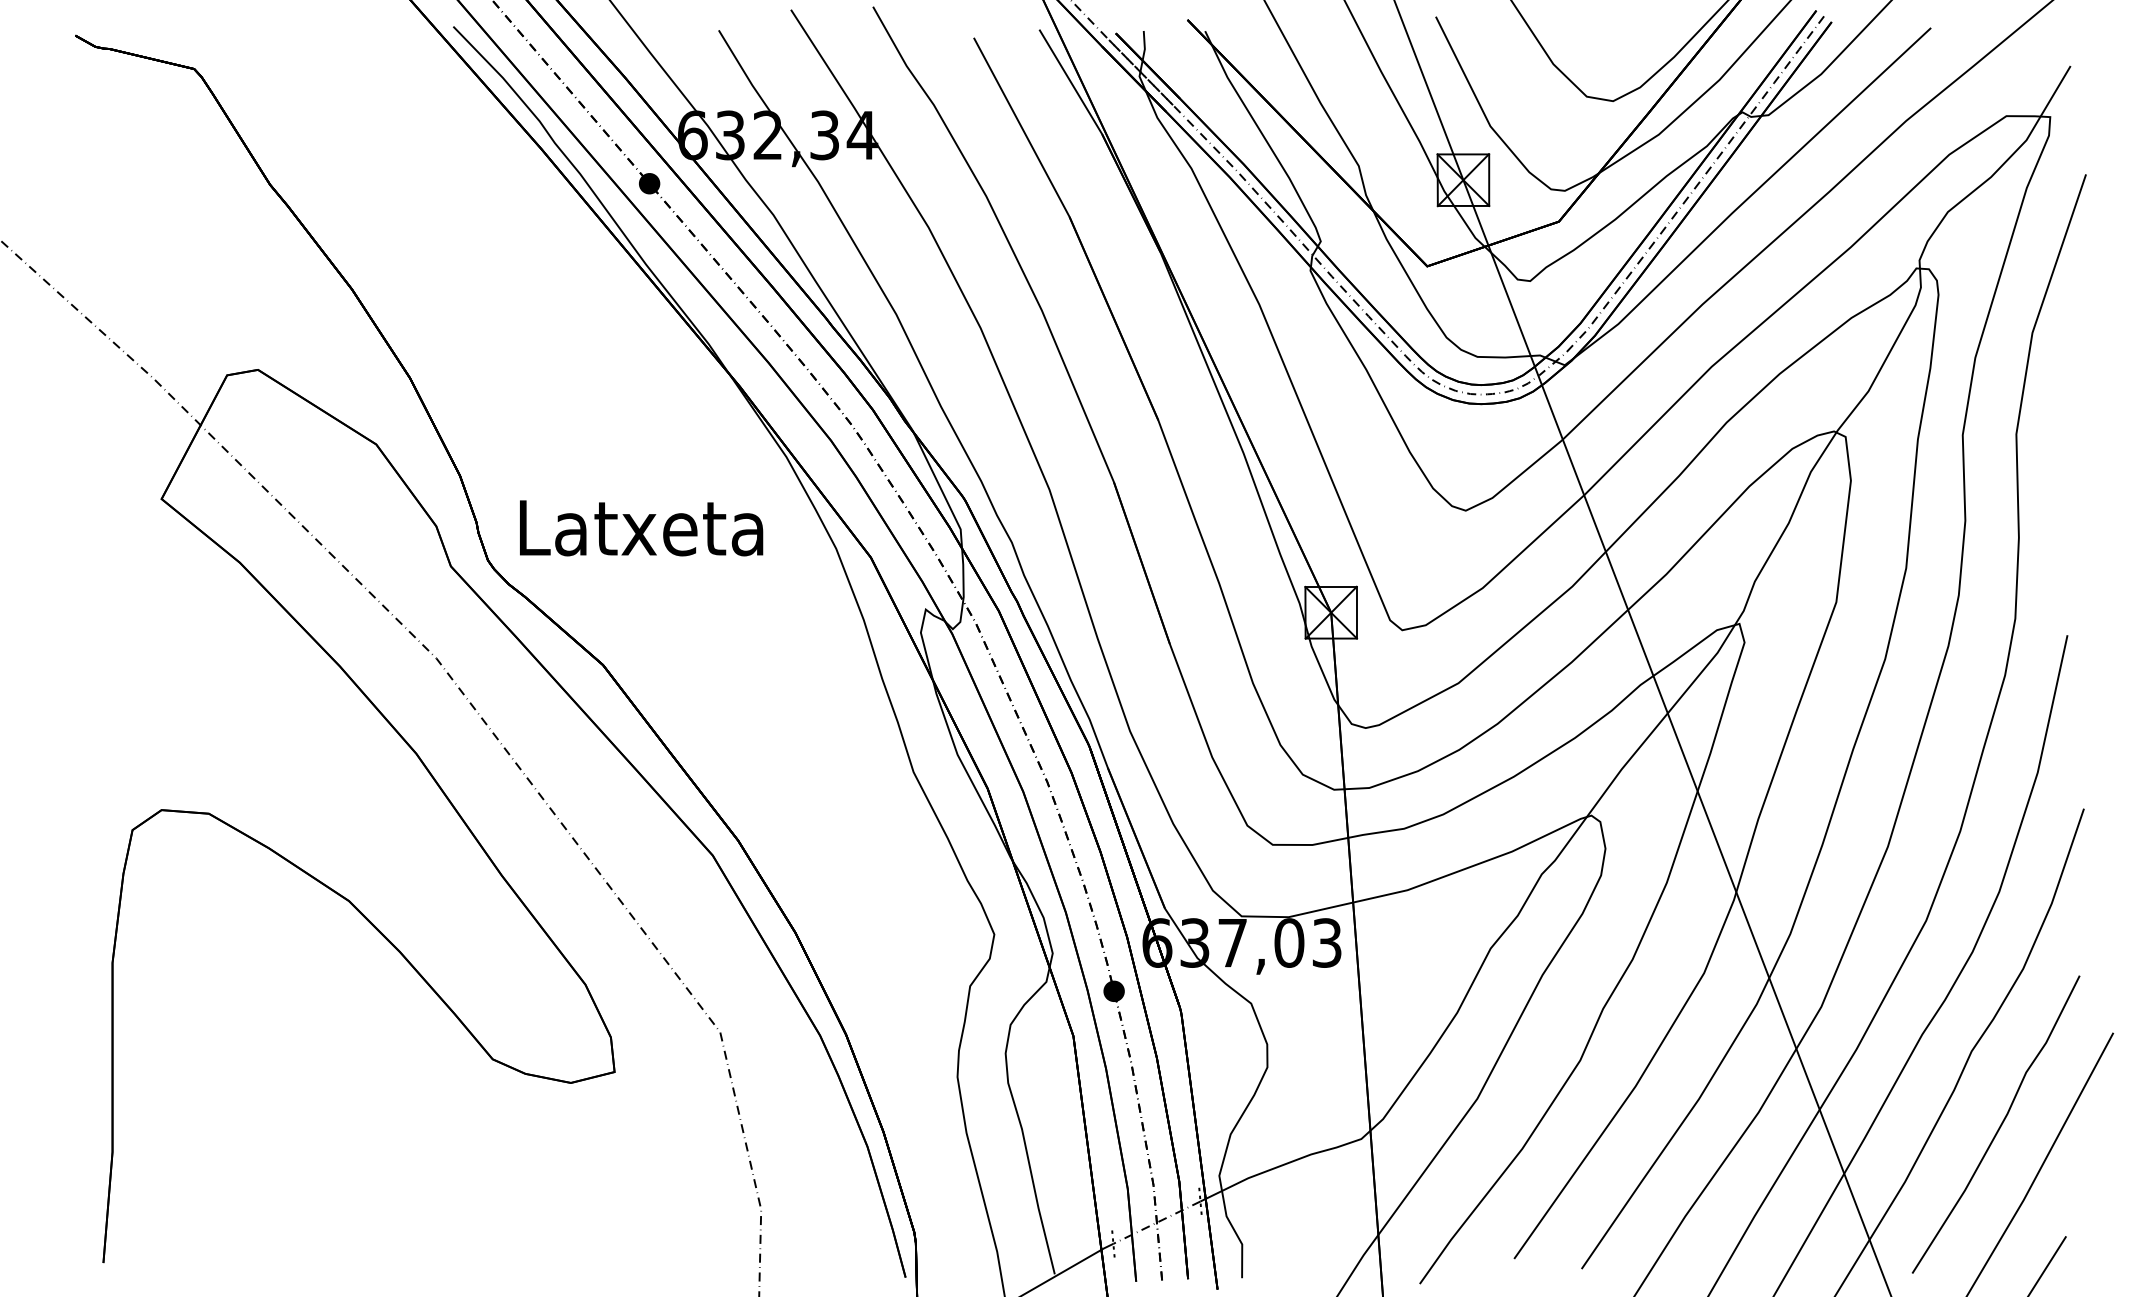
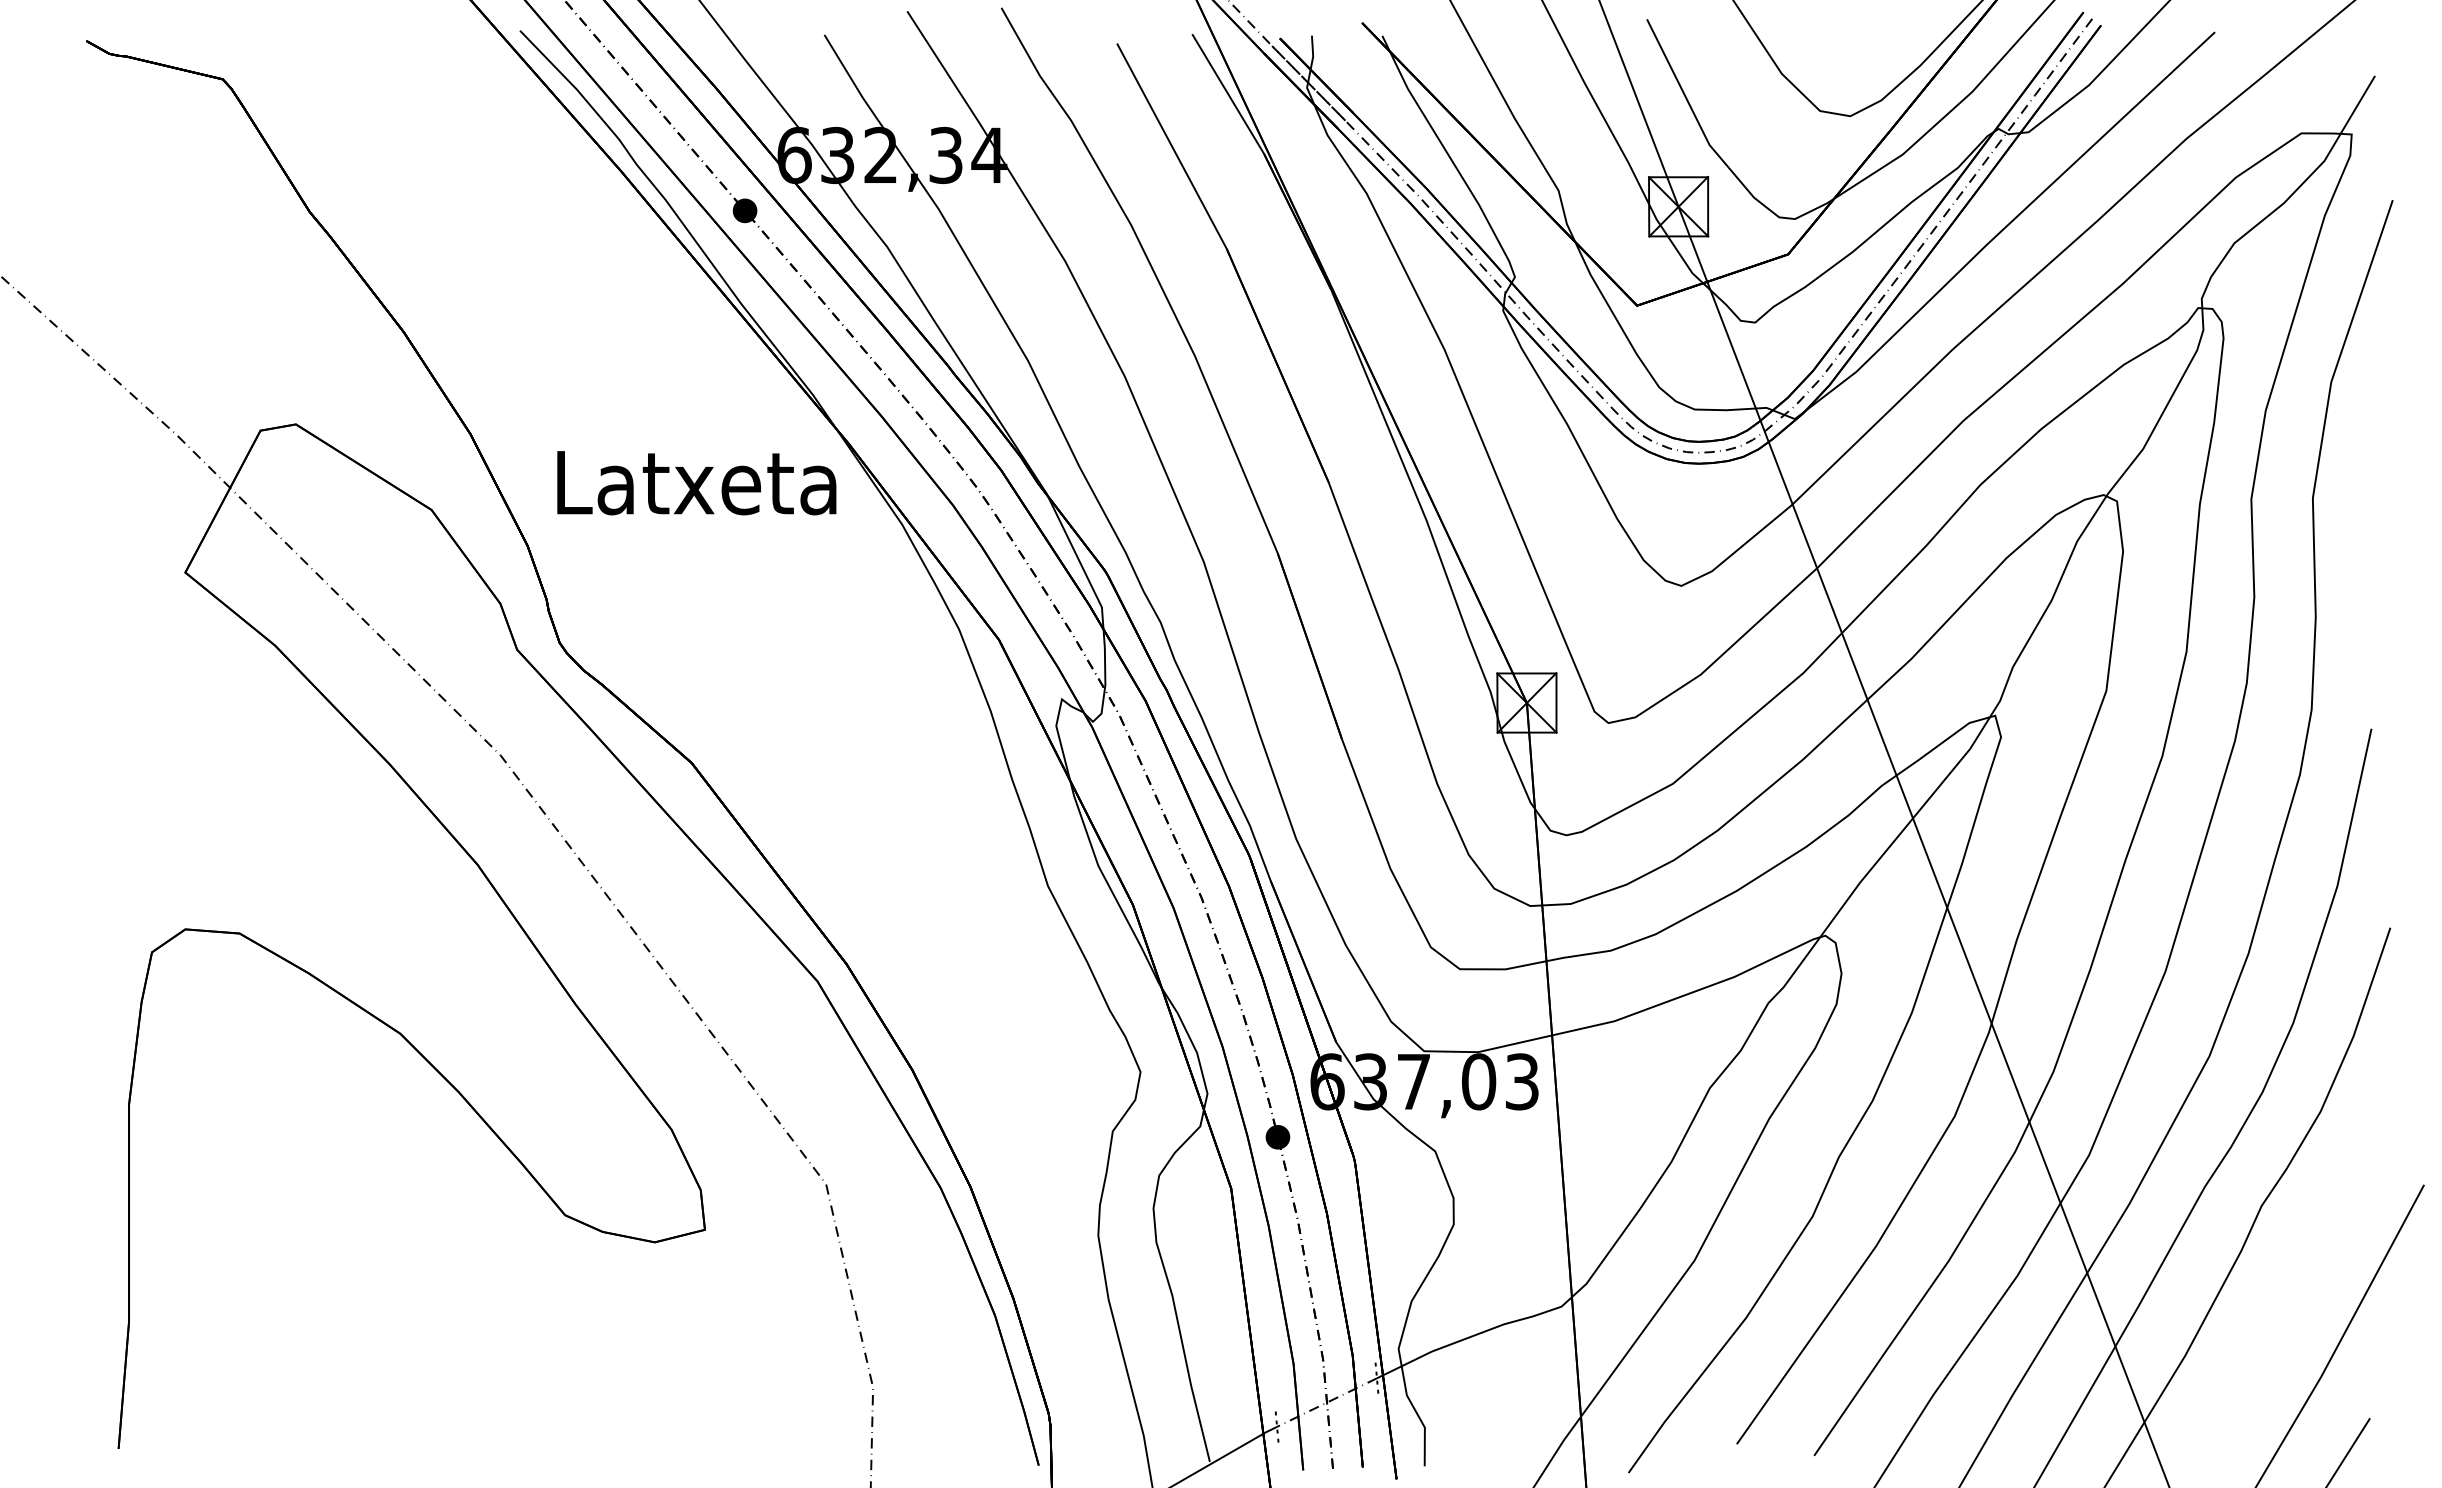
text: (641, 528) -> (696, 483), moved
curve: (1998, 1127) -> (2292, 1293), removed

